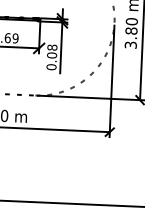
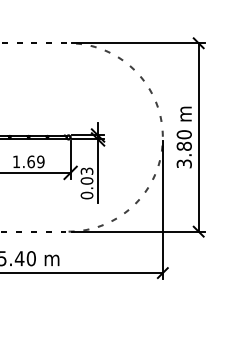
text: (52, 47) -> (86, 170), 0.08 -> 0.03

